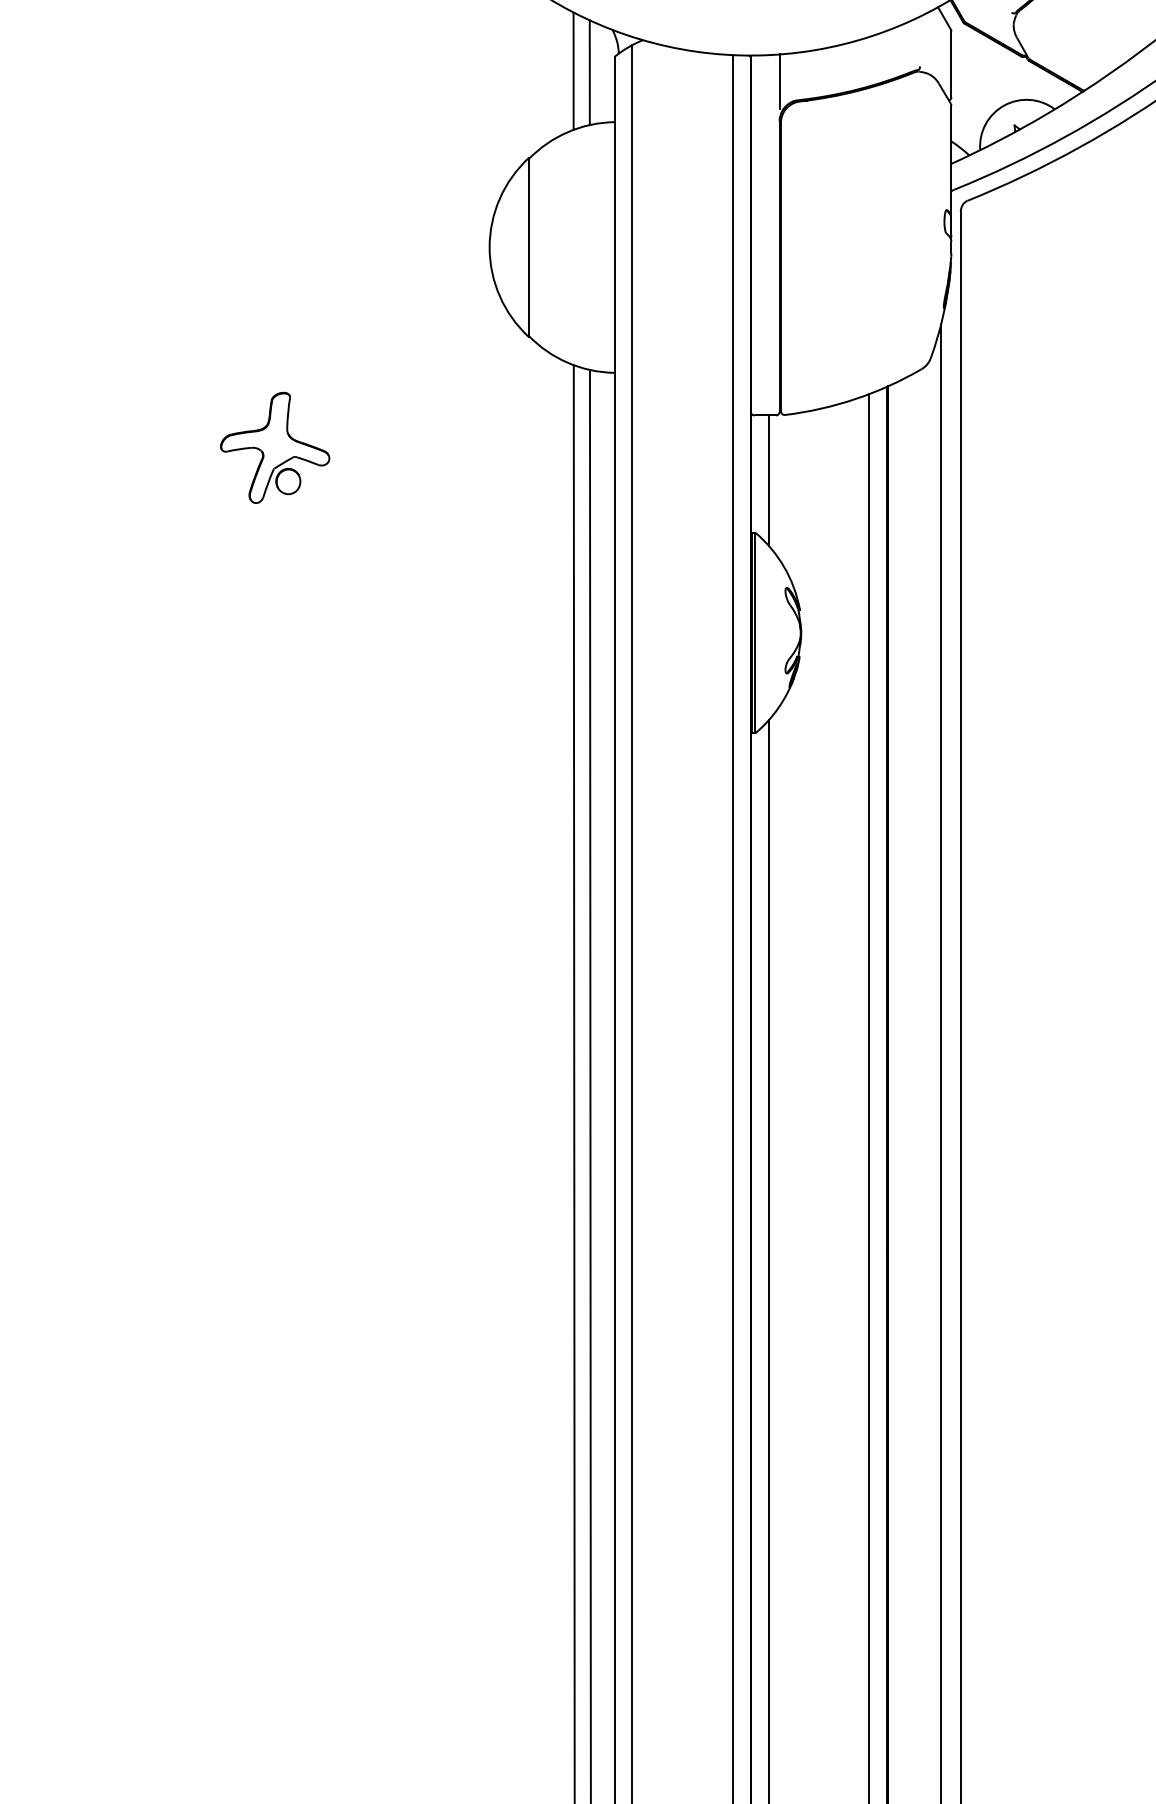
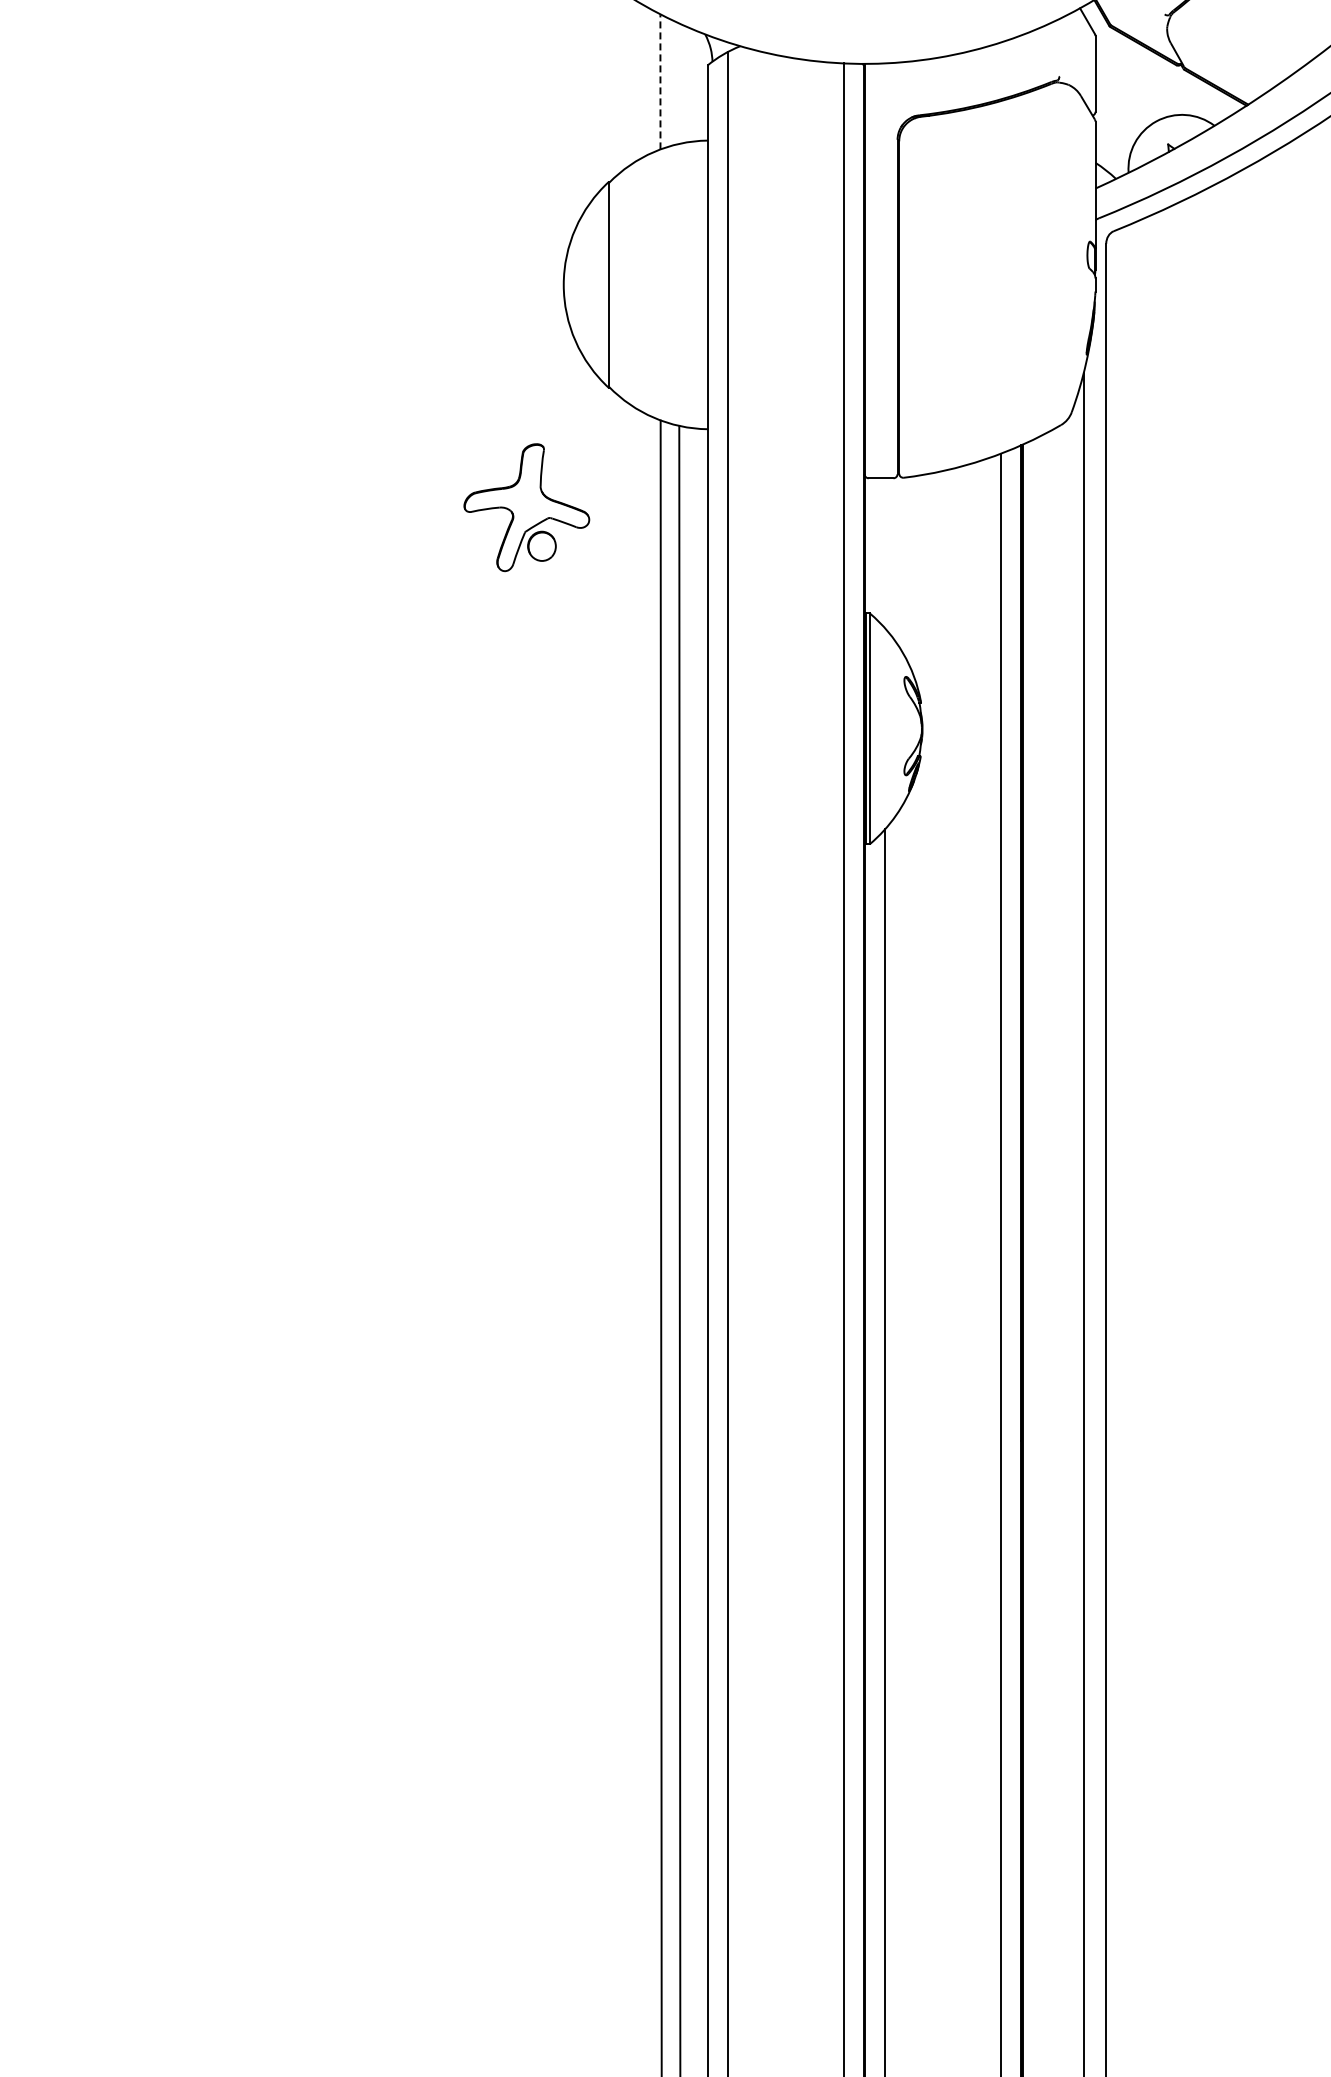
line: (573, 70) -> (660, 81), solid -> dashed
line: (590, 72) -> (679, 83), removed
line: (779, 81) -> (897, 93), removed
part: (274, 447) -> (526, 507), moved
line: (769, 480) -> (885, 553), removed

